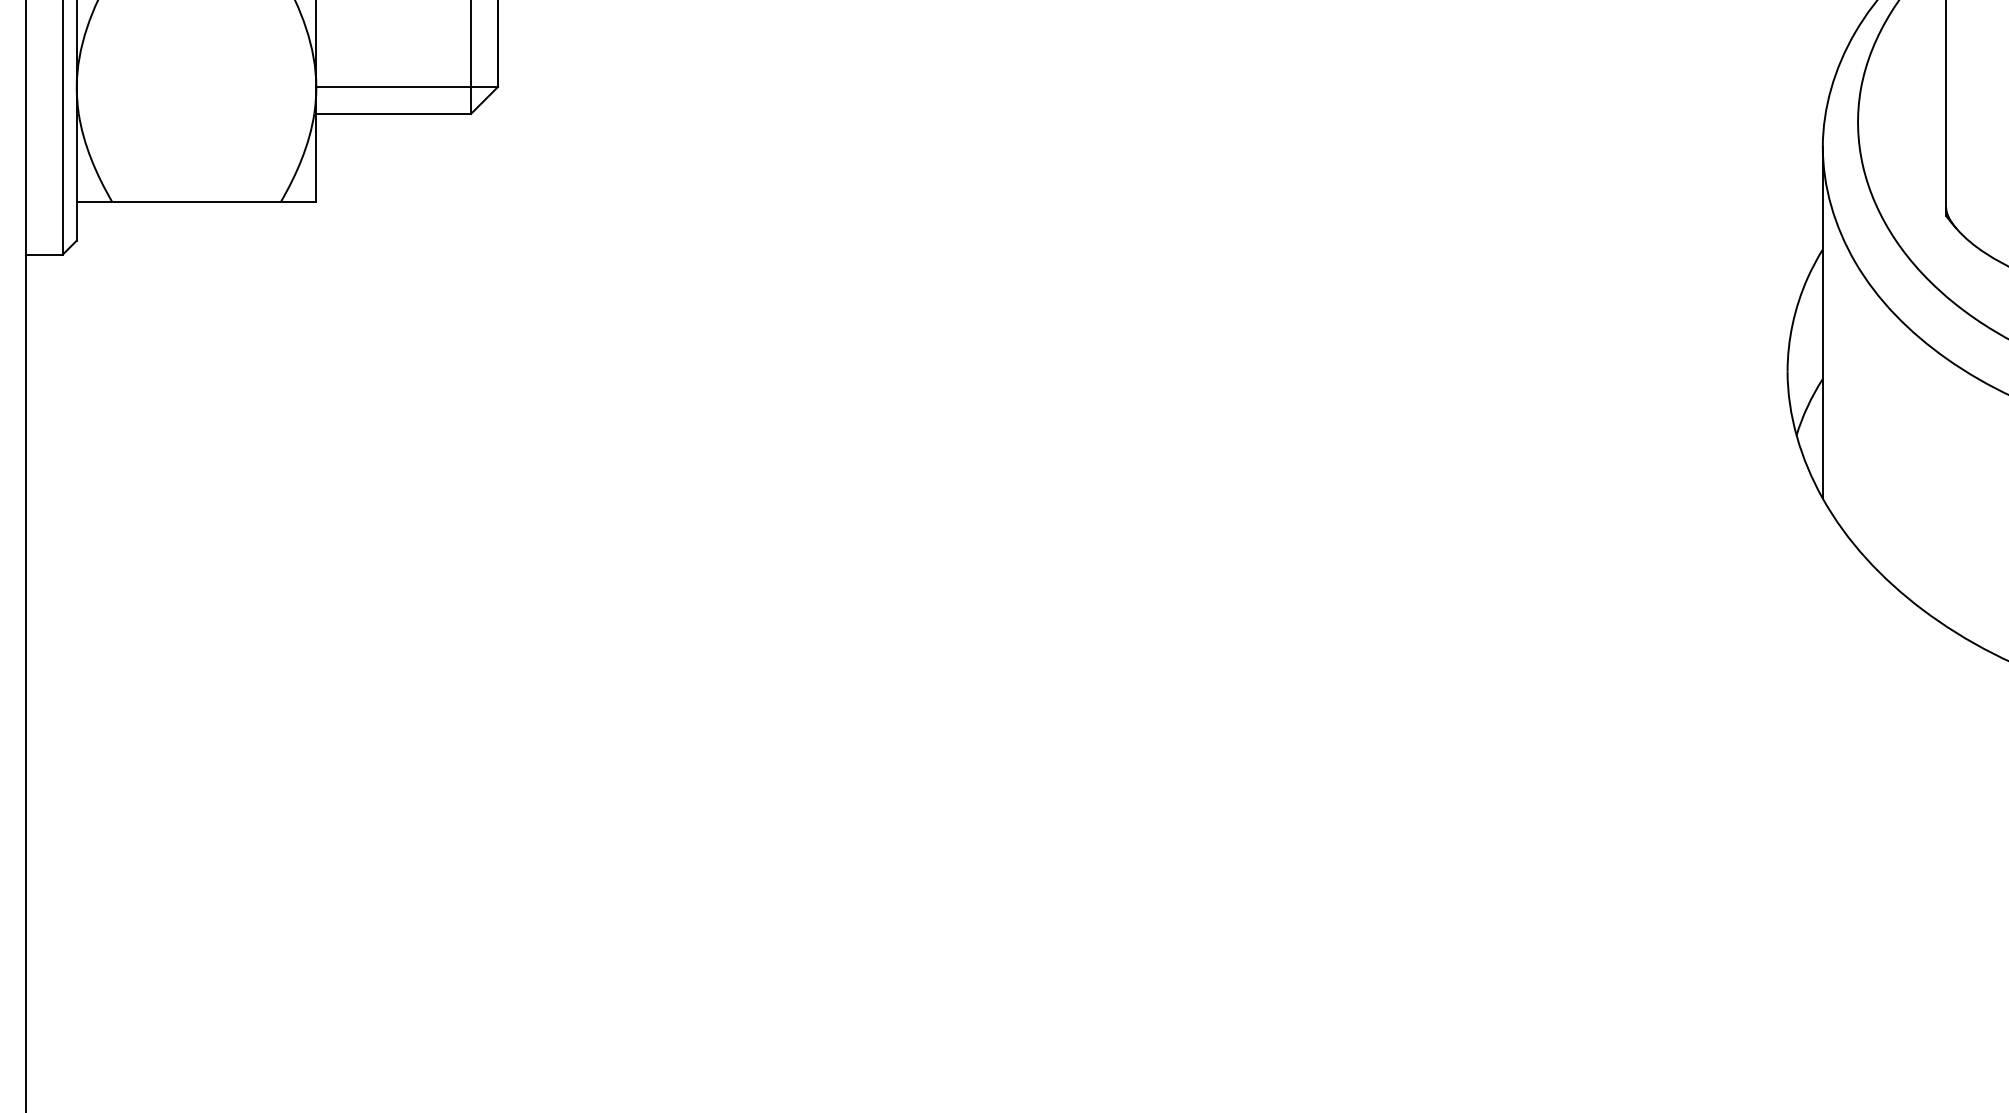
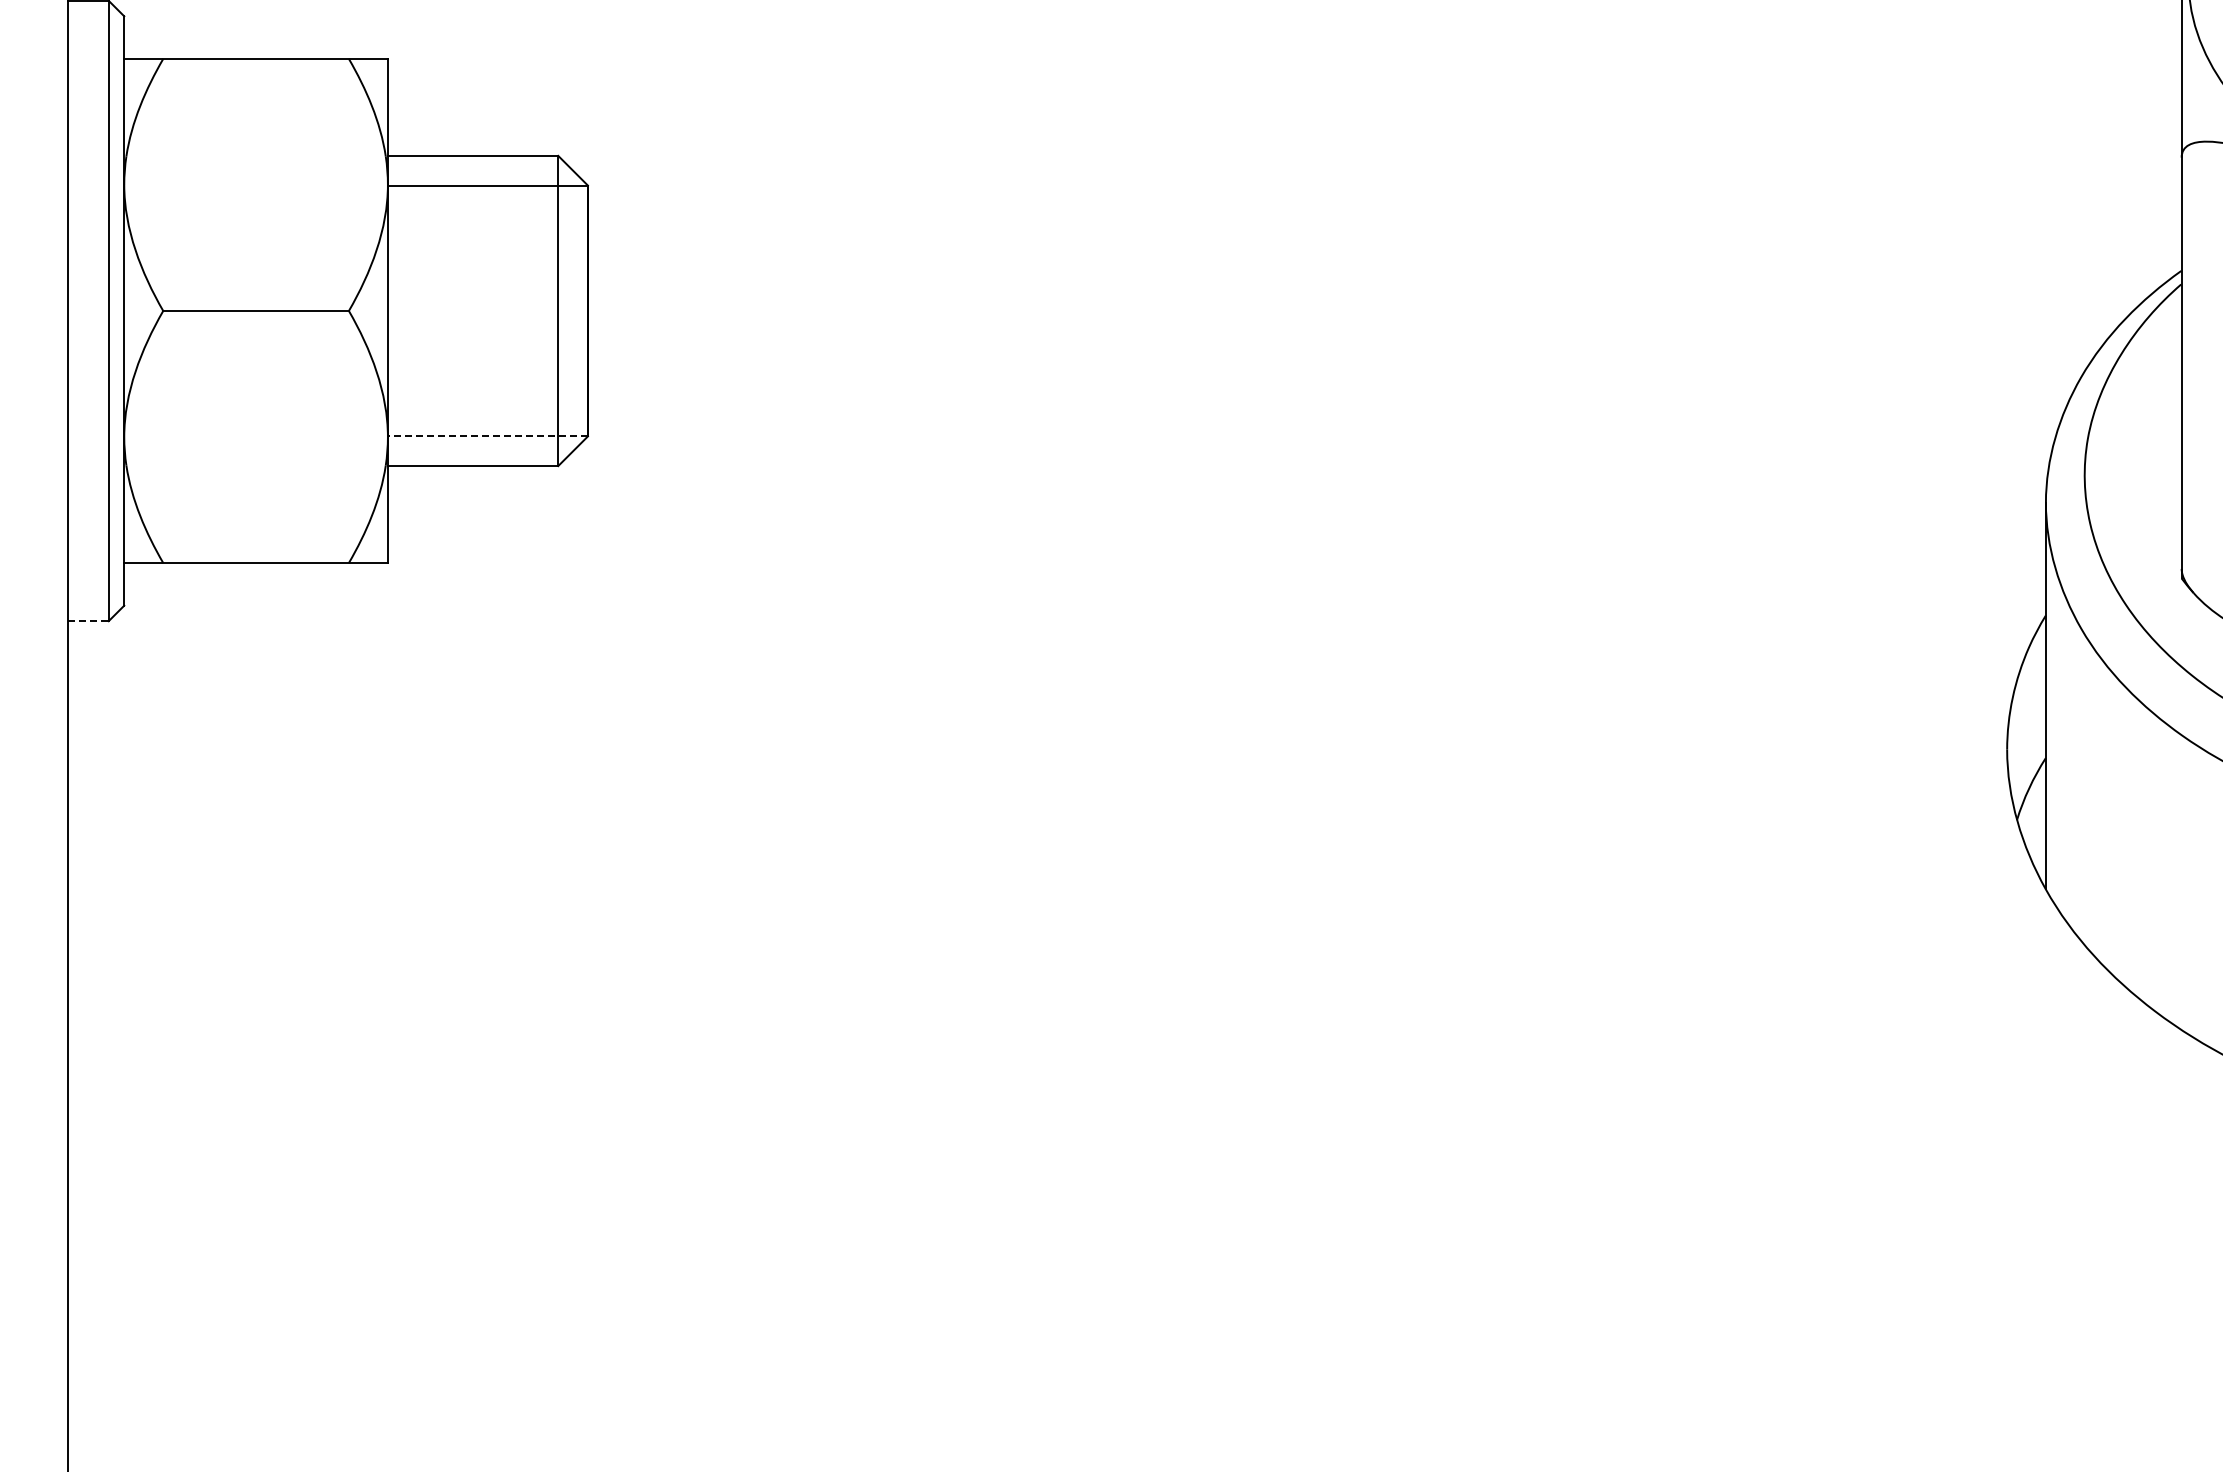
line: (406, 86) -> (487, 436), solid -> dashed
line: (45, 255) -> (89, 621), solid -> dashed

